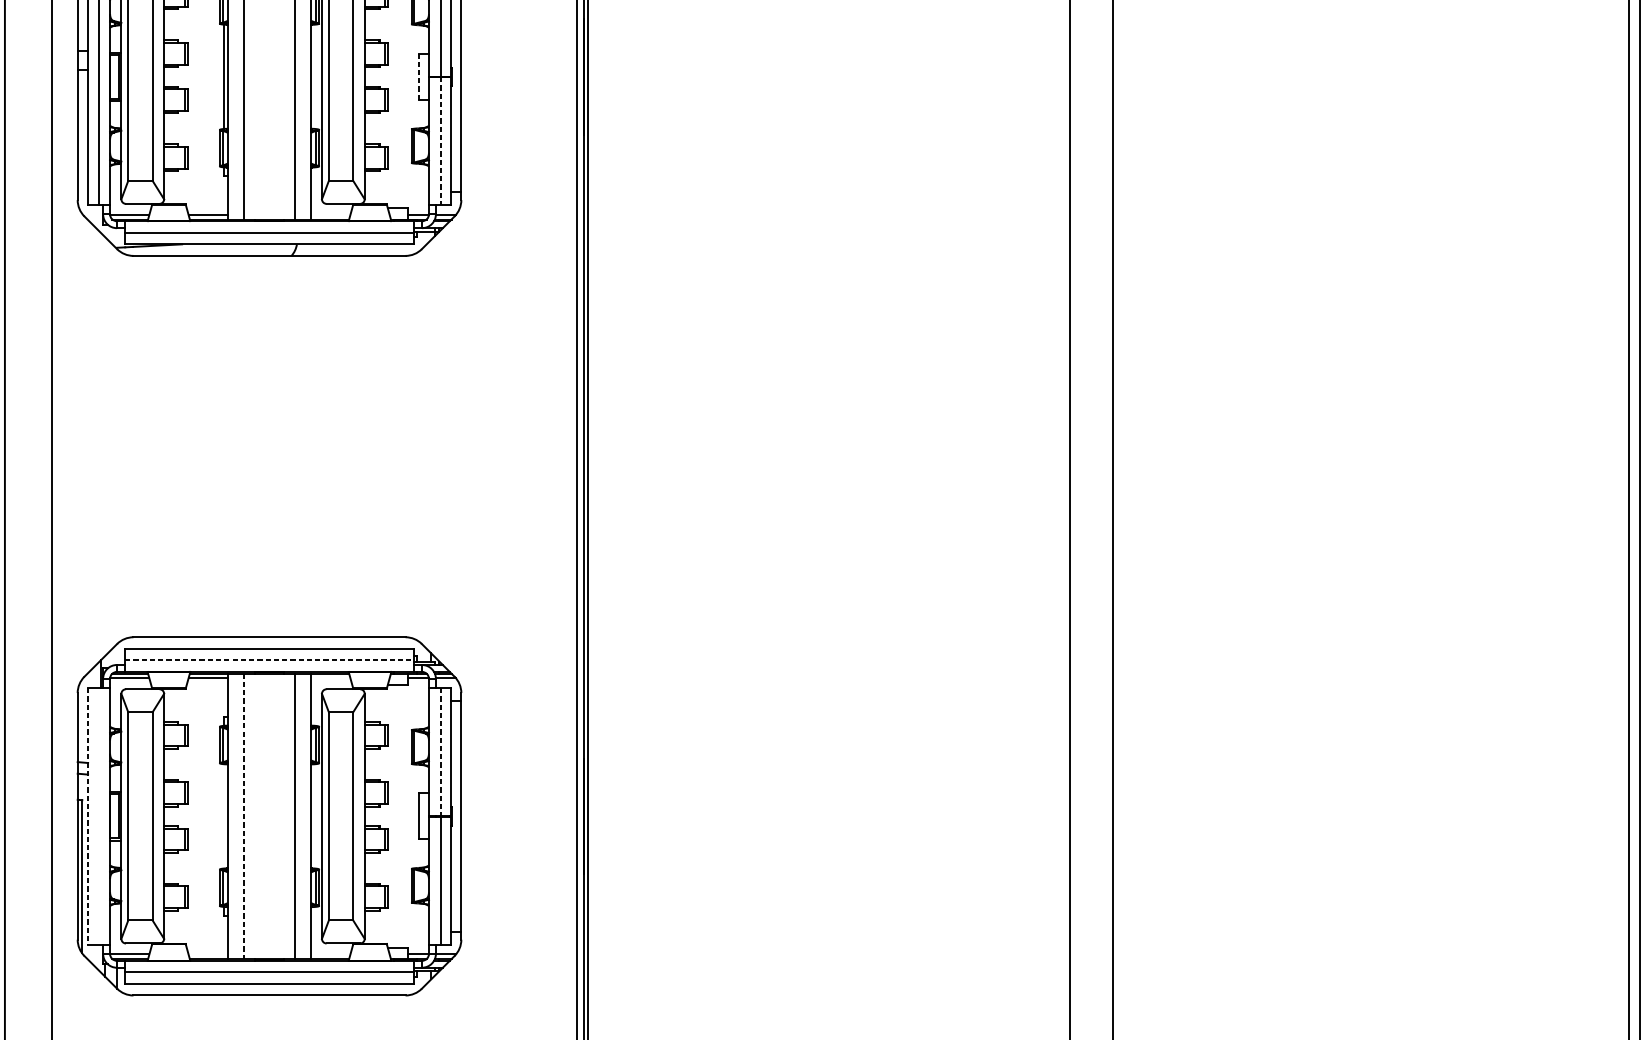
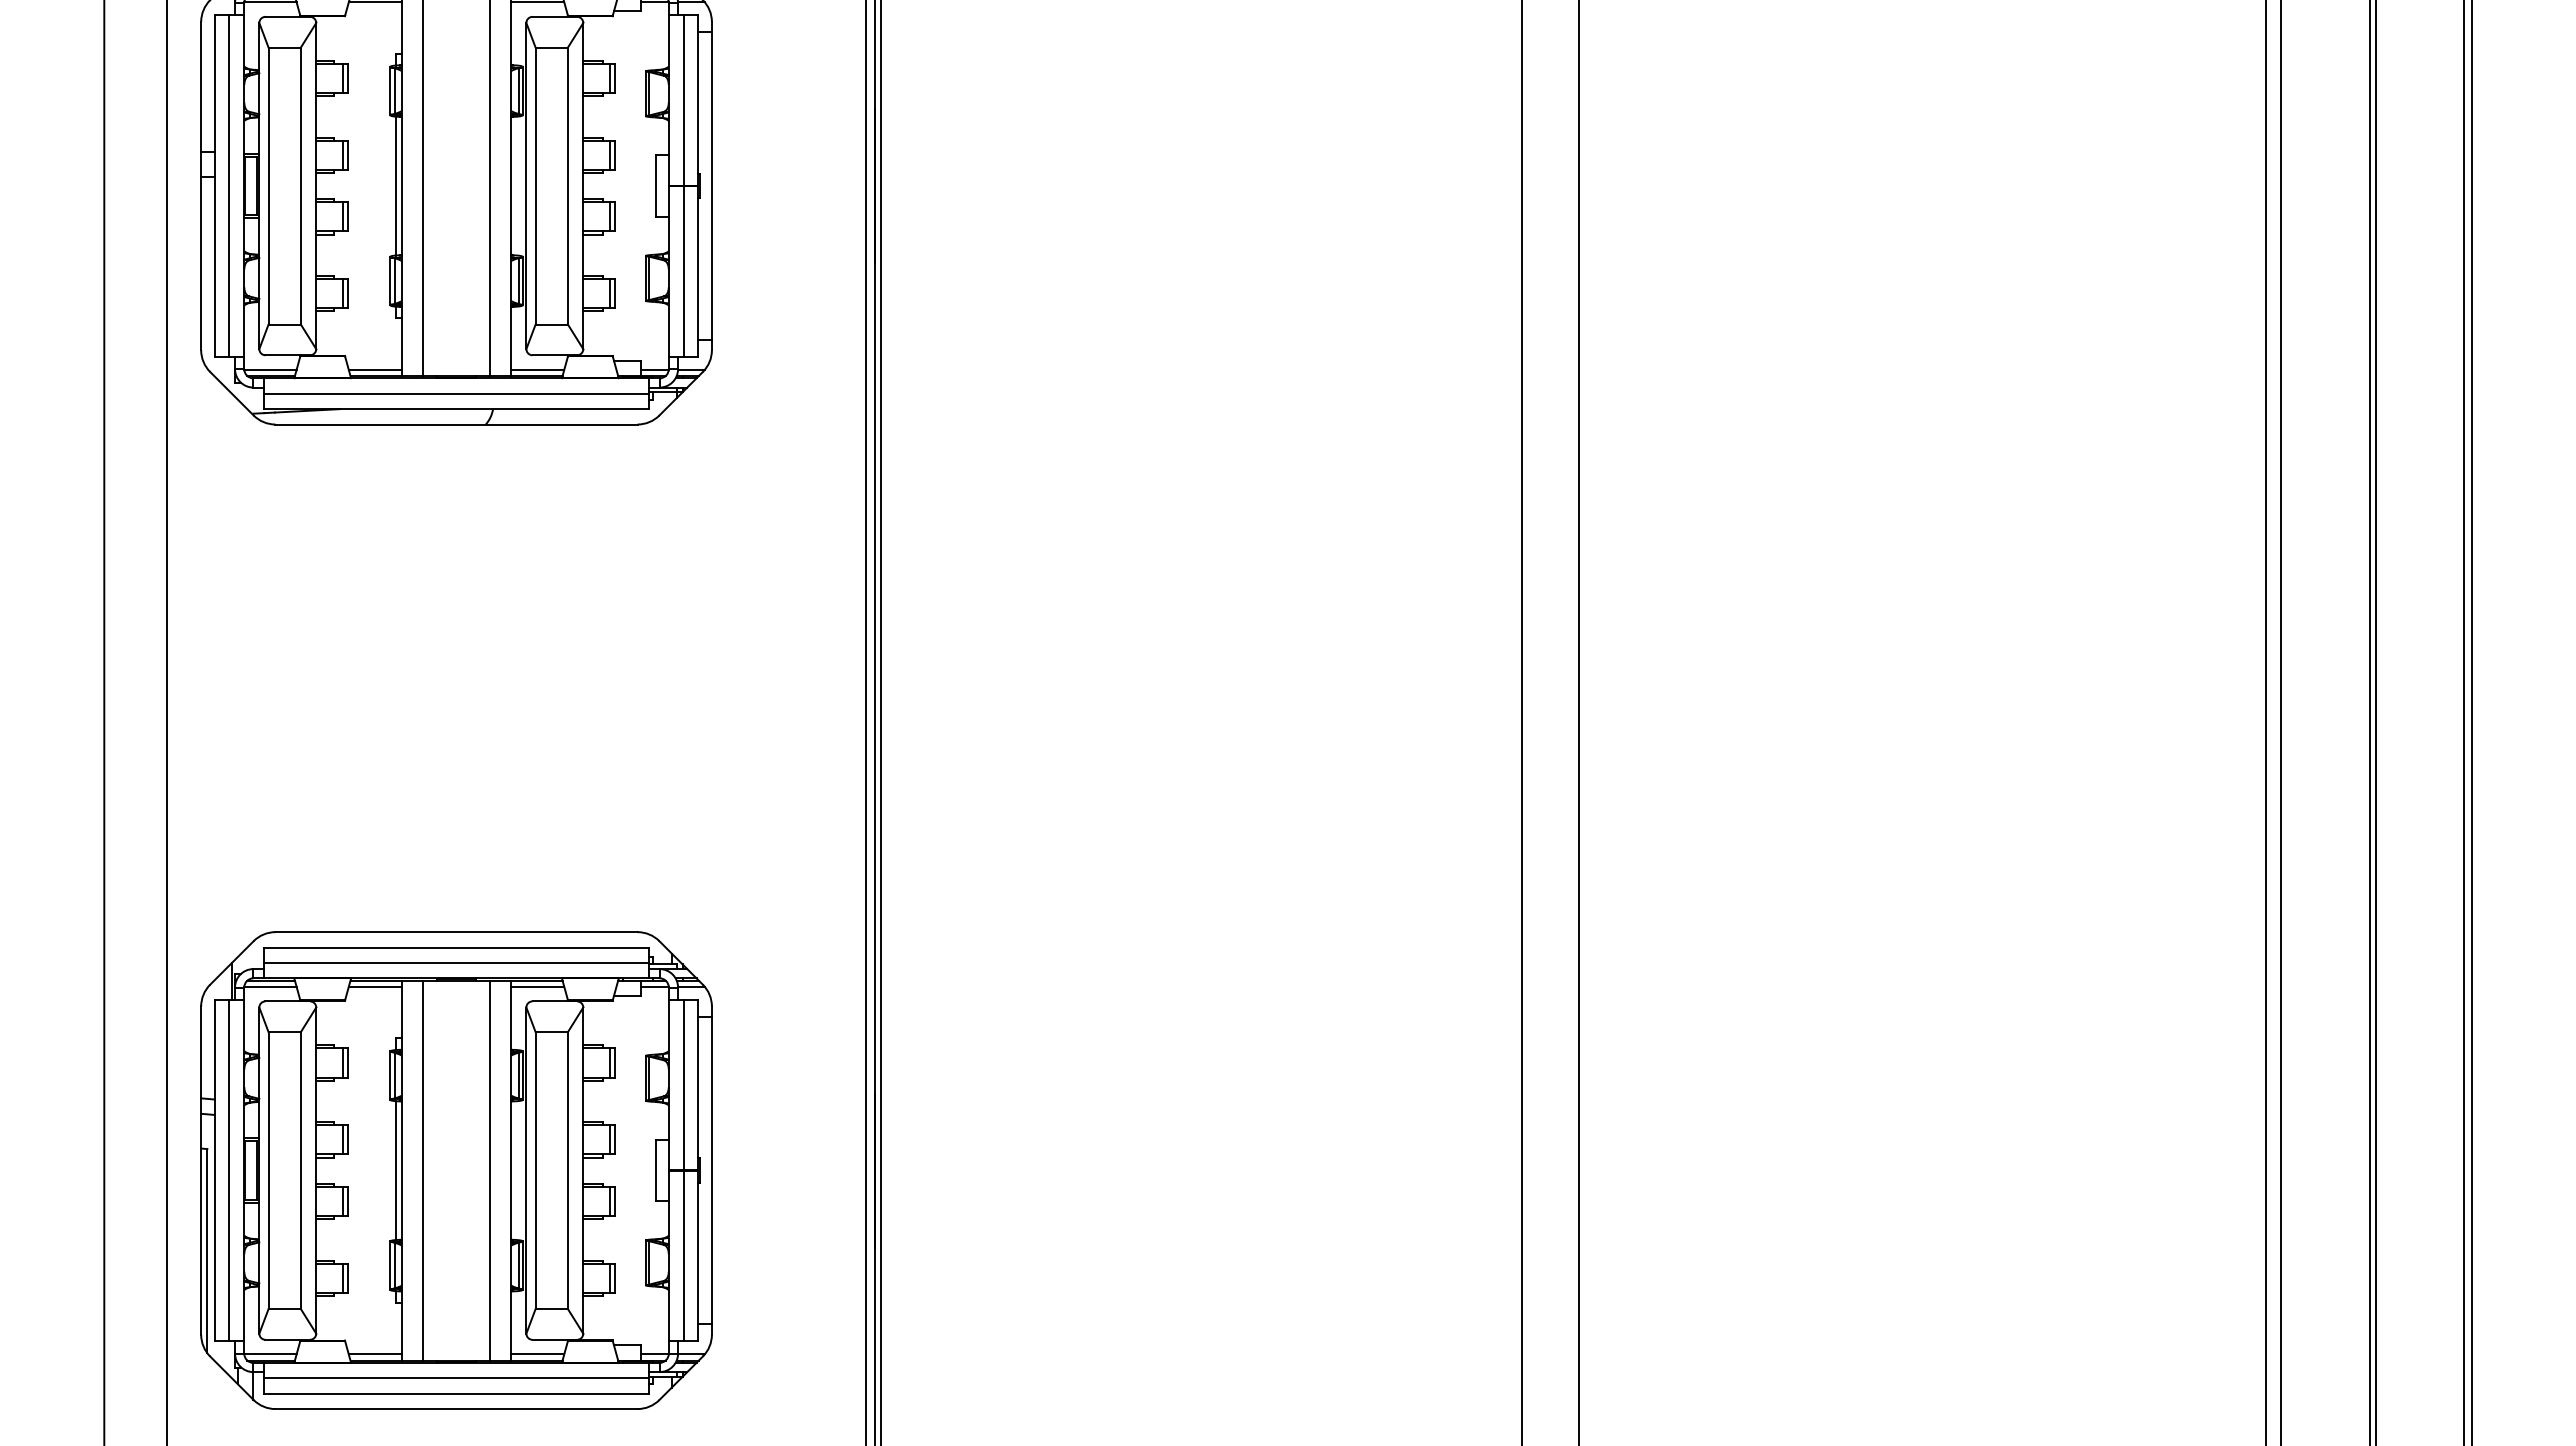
line: (418, 77) -> (655, 186), dashed -> solid
line: (440, 141) -> (684, 272), dashed -> solid
line: (330, 214) -> (537, 369), added
line: (270, 660) -> (457, 962), dashed -> solid
line: (330, 678) -> (537, 986), added
line: (440, 752) -> (684, 1085), dashed -> solid
line: (88, 816) -> (215, 1170), dashed -> solid
line: (98, 816) -> (228, 1170), added
line: (224, 816) -> (396, 1170), added
line: (244, 816) -> (423, 1170), dashed -> solid
line: (207, 954) -> (374, 1354), added
line: (330, 954) -> (537, 1354), added

